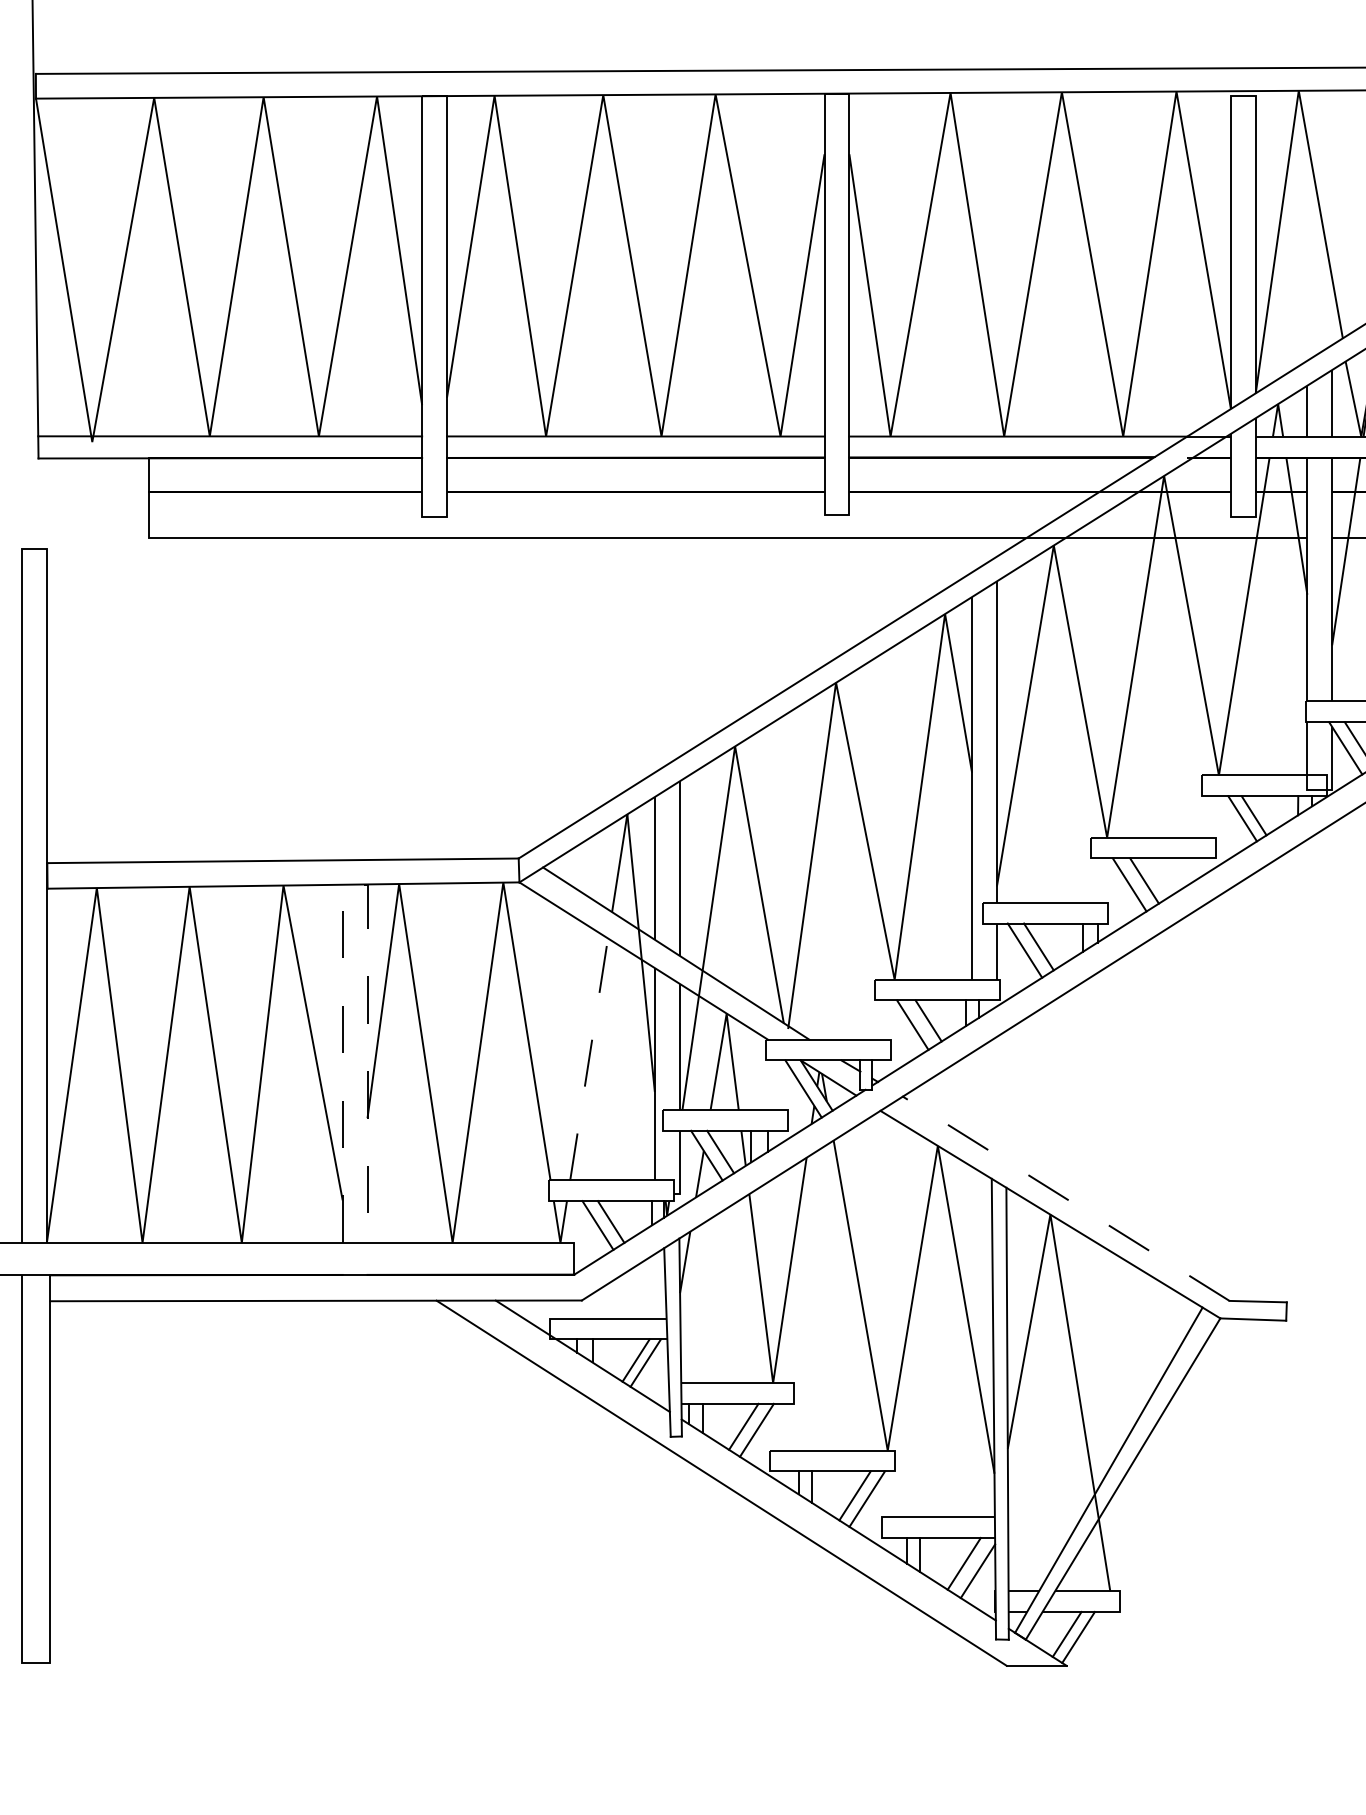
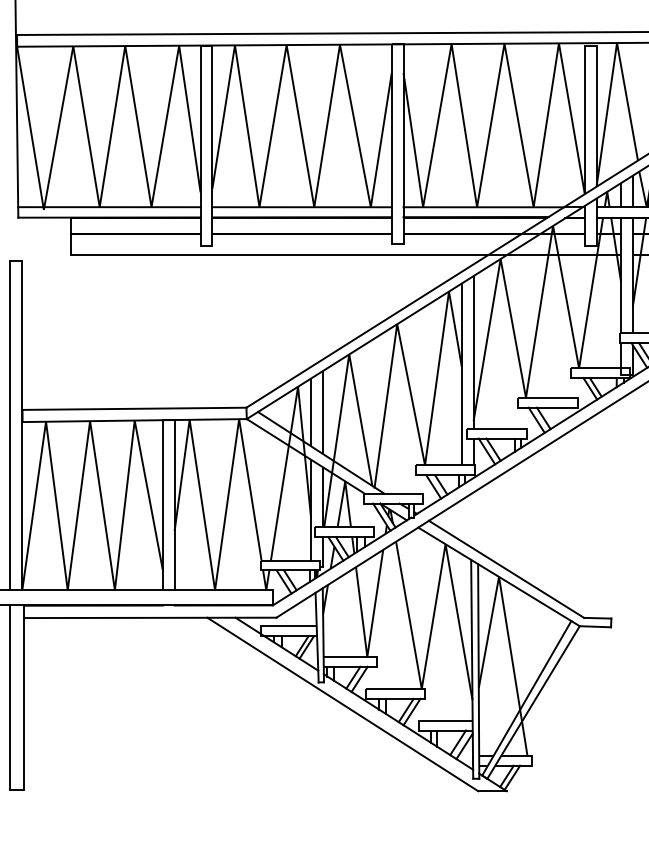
line: (354, 885) -> (168, 420), dashed -> solid
line: (590, 1045) -> (280, 496), dashed -> solid
line: (1066, 1199) -> (506, 569), dashed -> solid

